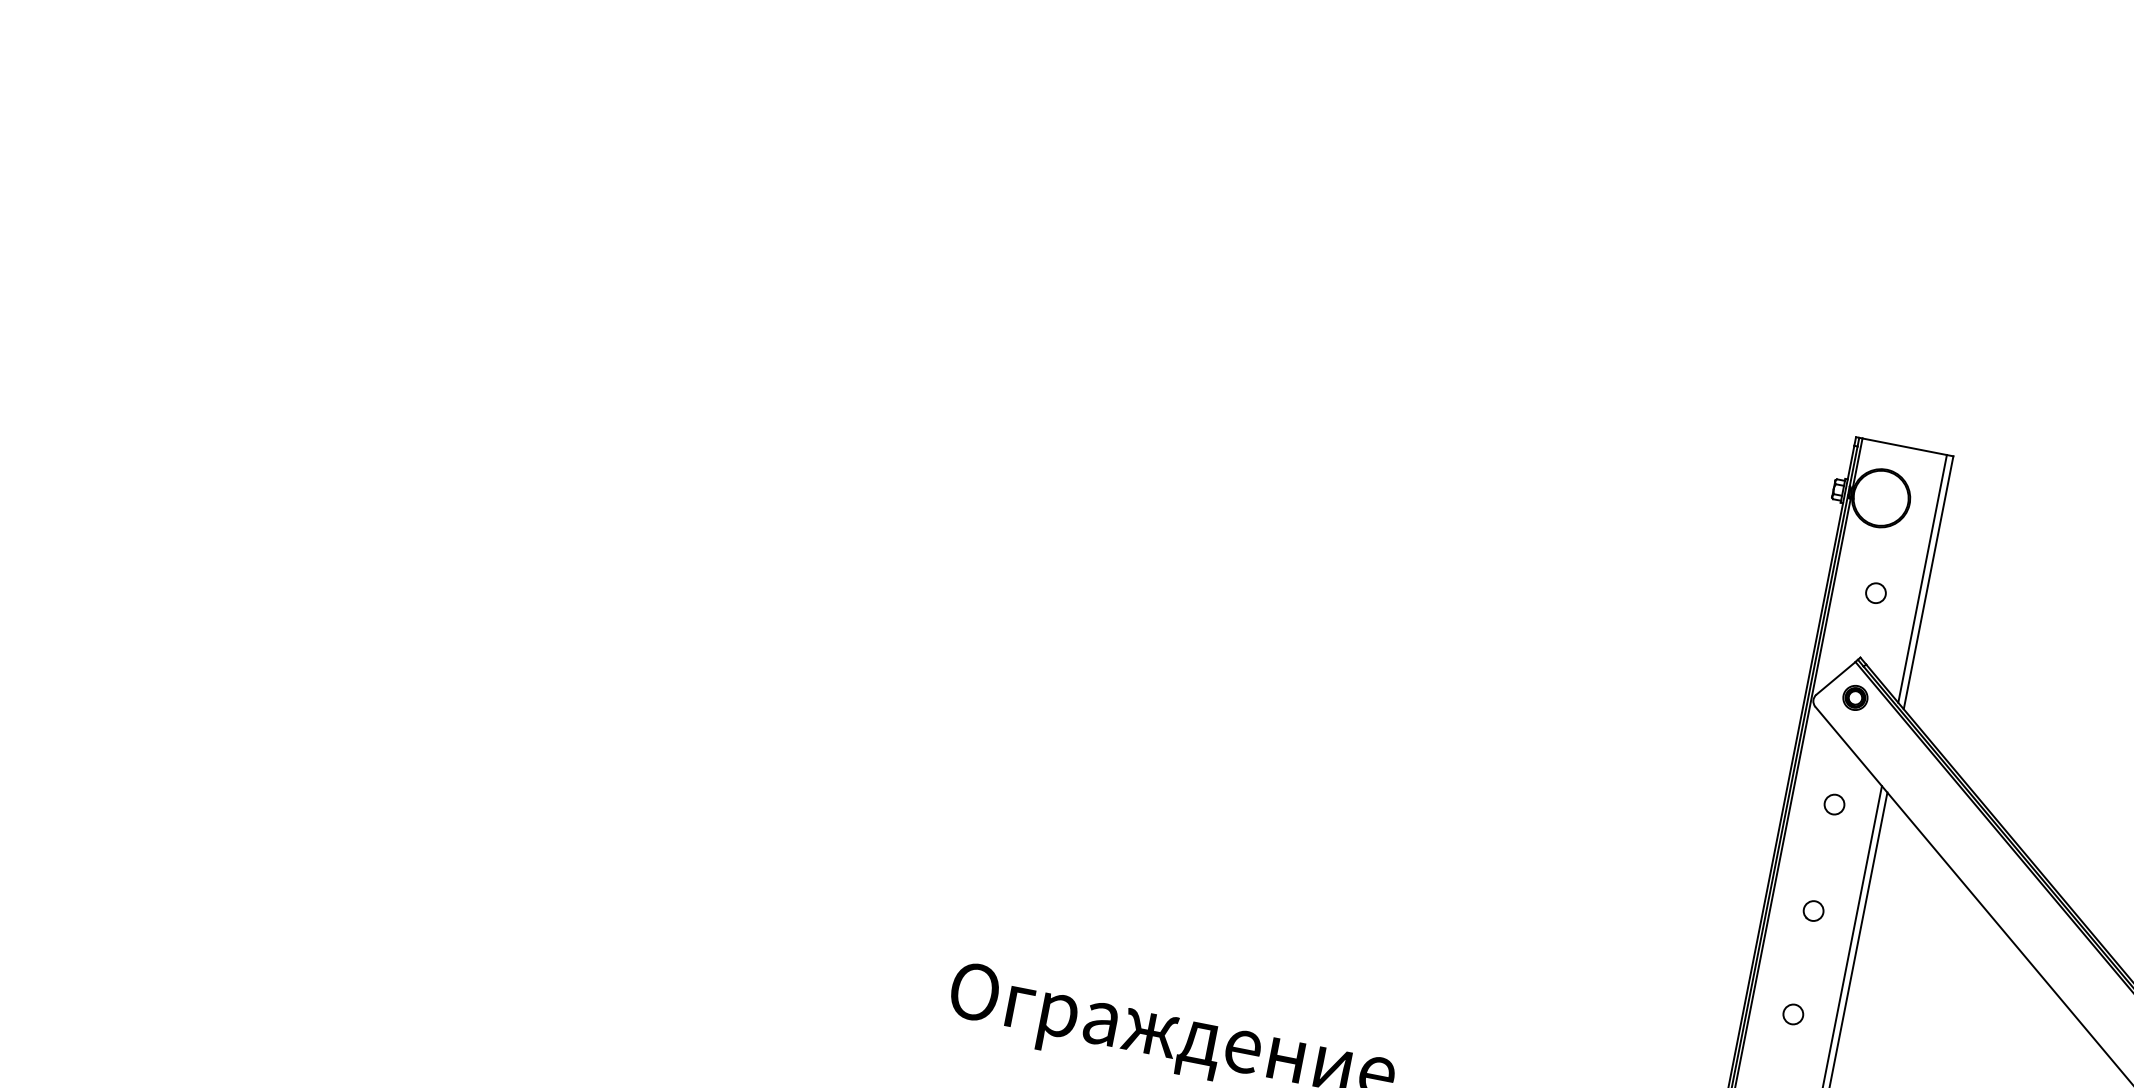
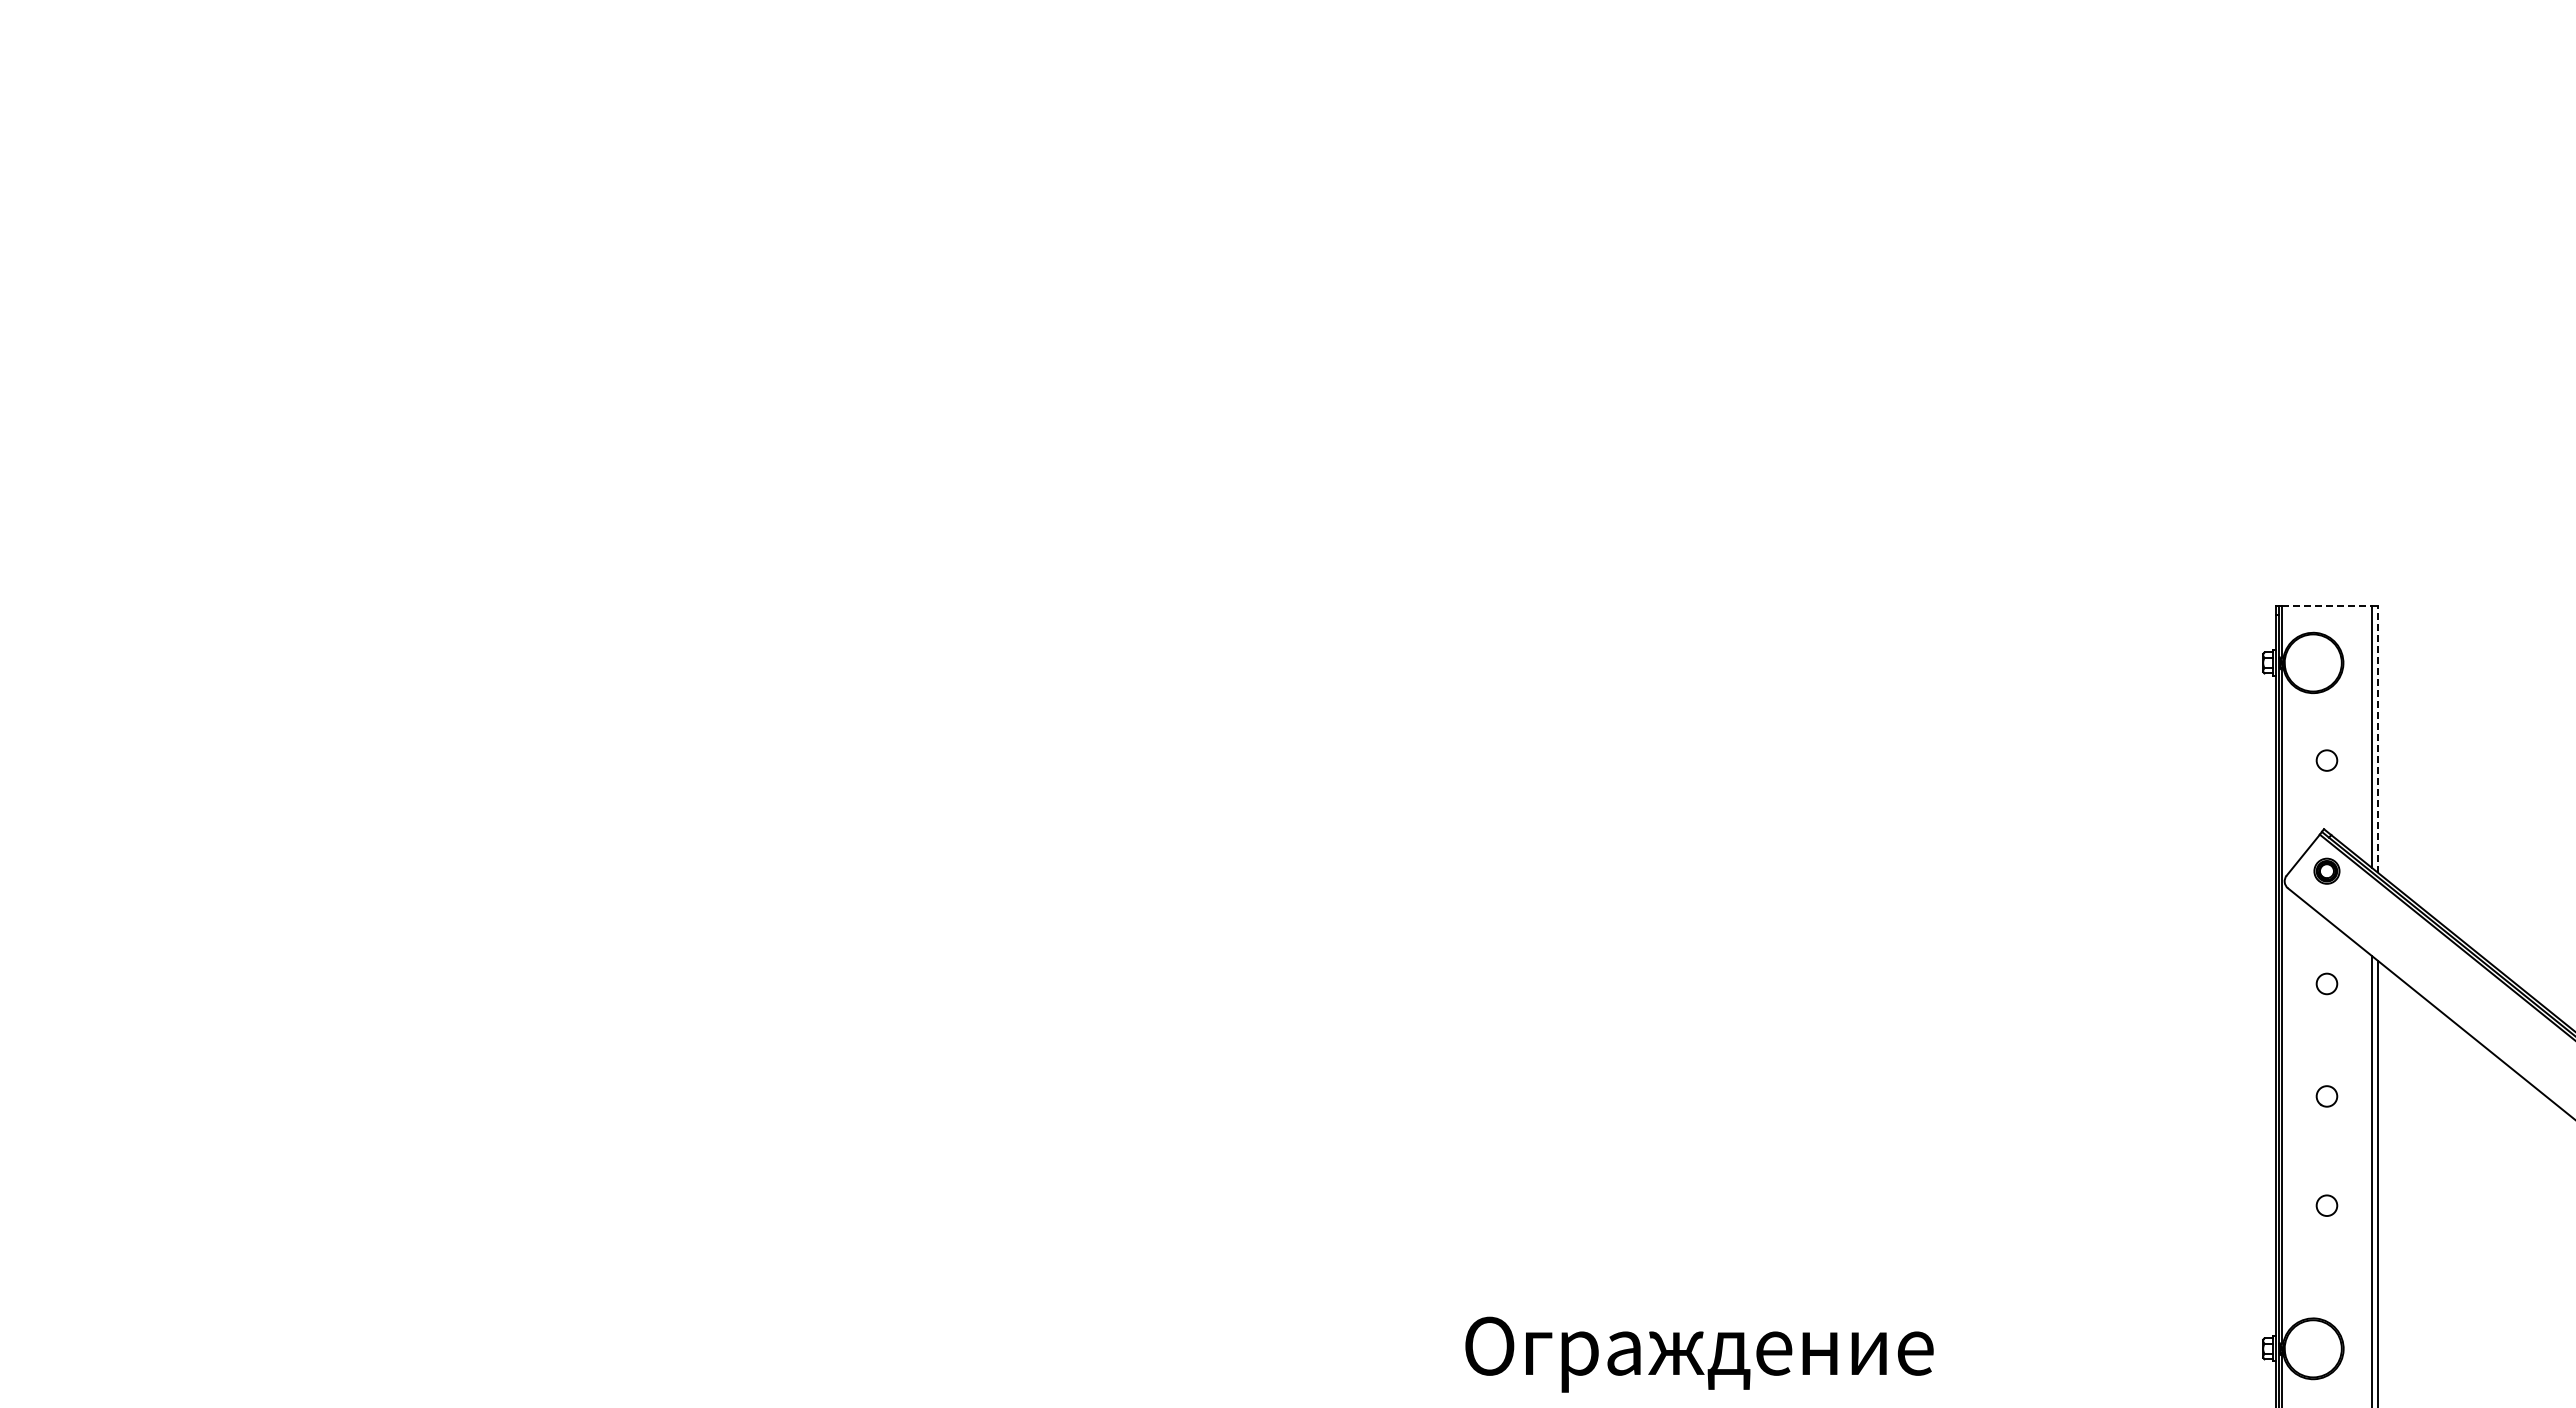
line: (1904, 446) -> (2326, 605), solid -> dashed
line: (1928, 582) -> (2378, 739), solid -> dashed

